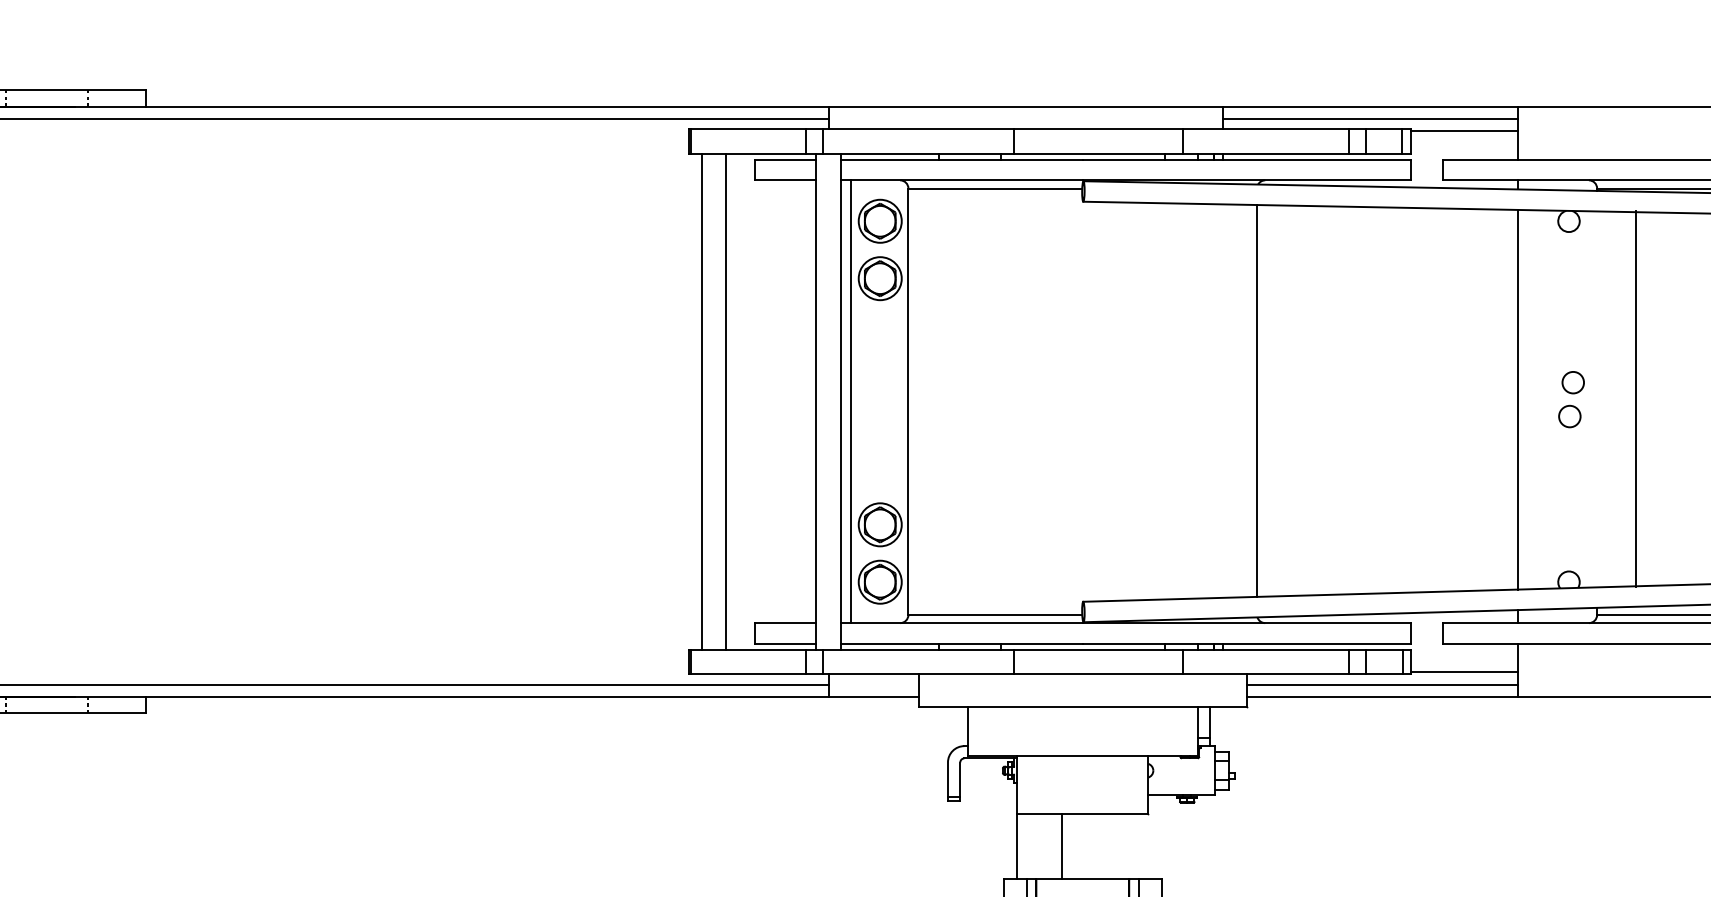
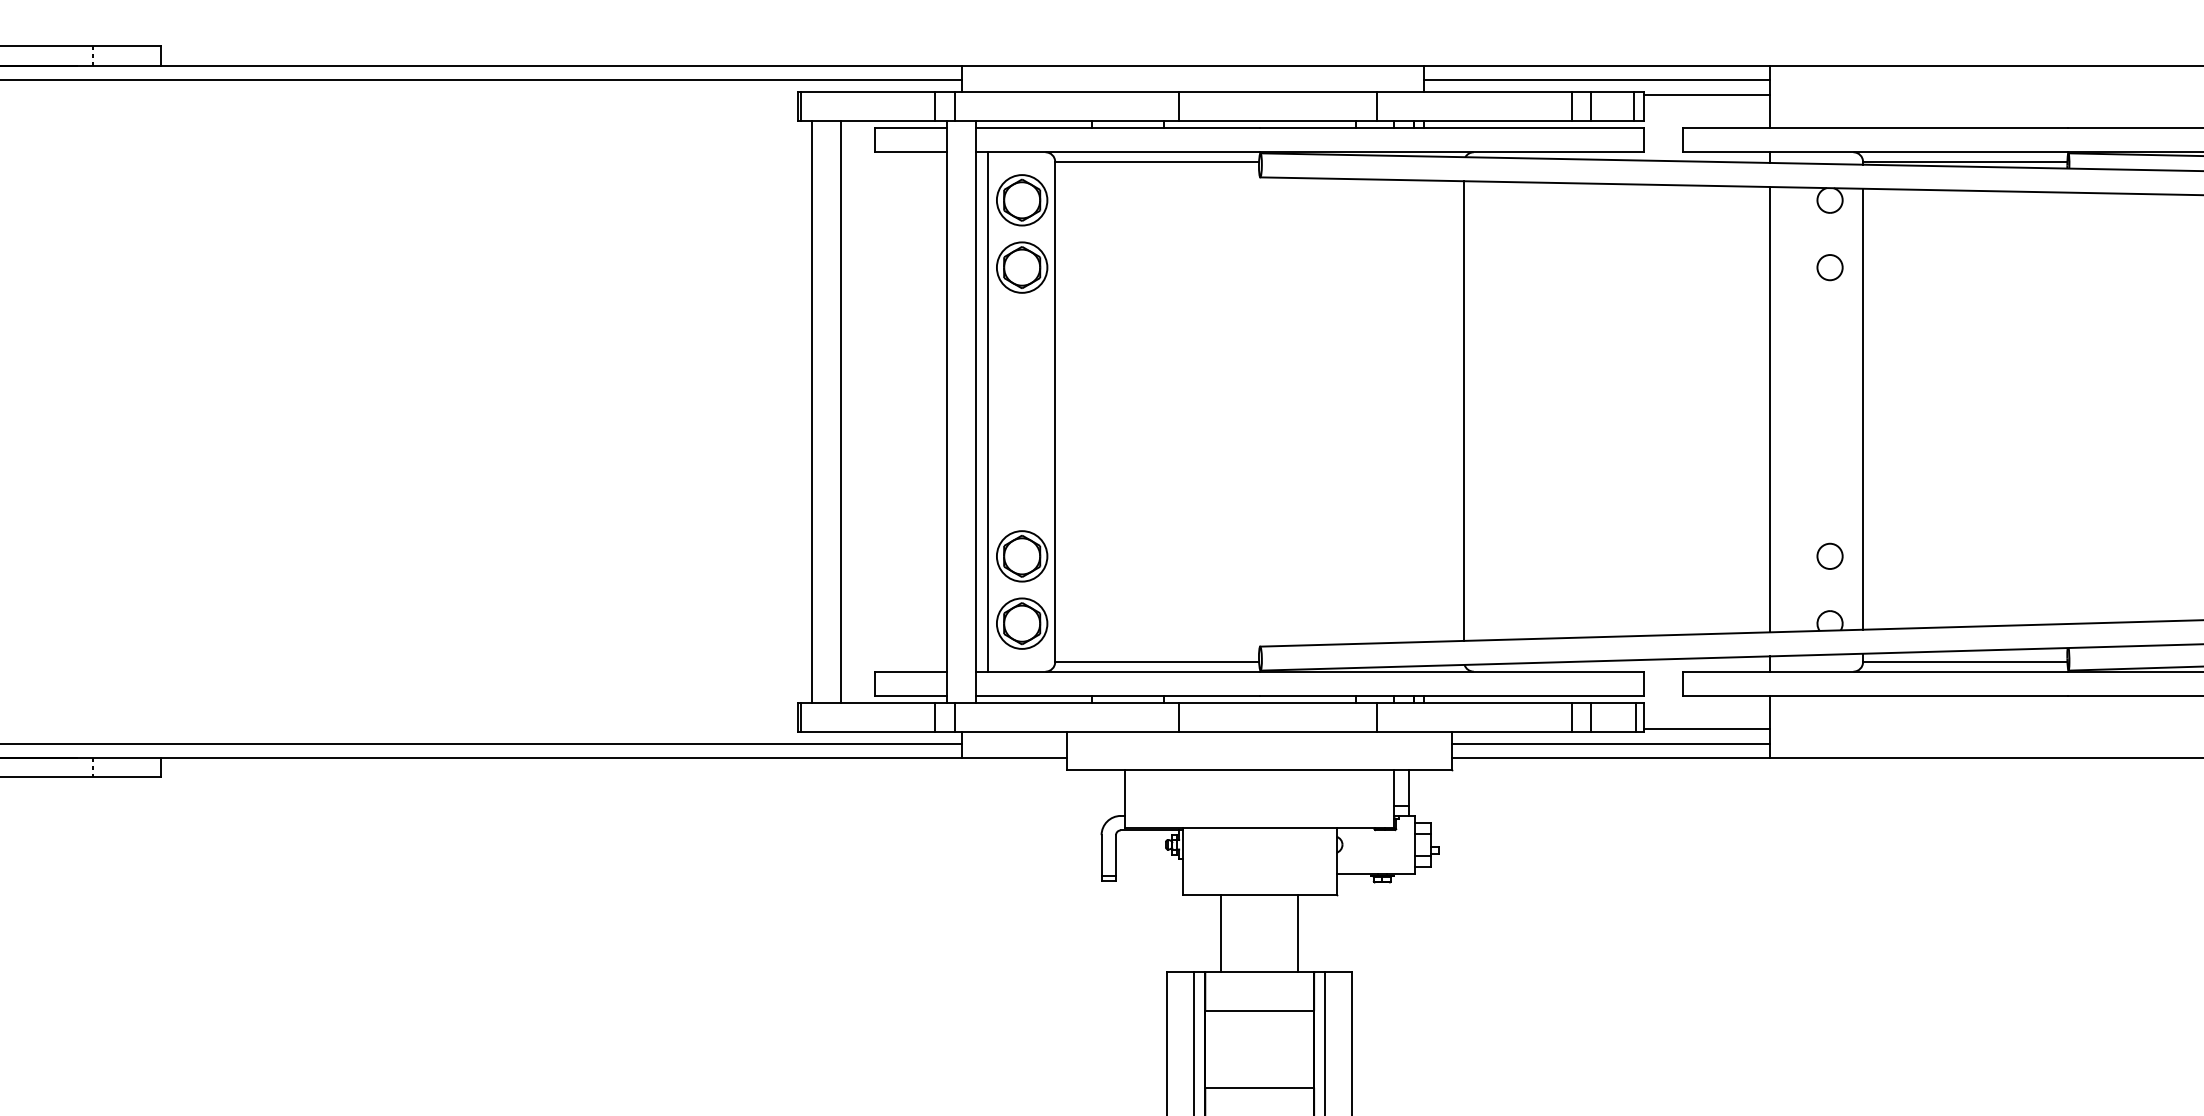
circle: (1572, 382) -> (1829, 267), moved
line: (1635, 398) -> (1863, 408), moved
circle: (1569, 415) -> (1829, 555), moved
line: (1016, 846) -> (1221, 933), moved
line: (1062, 846) -> (1298, 933), moved

